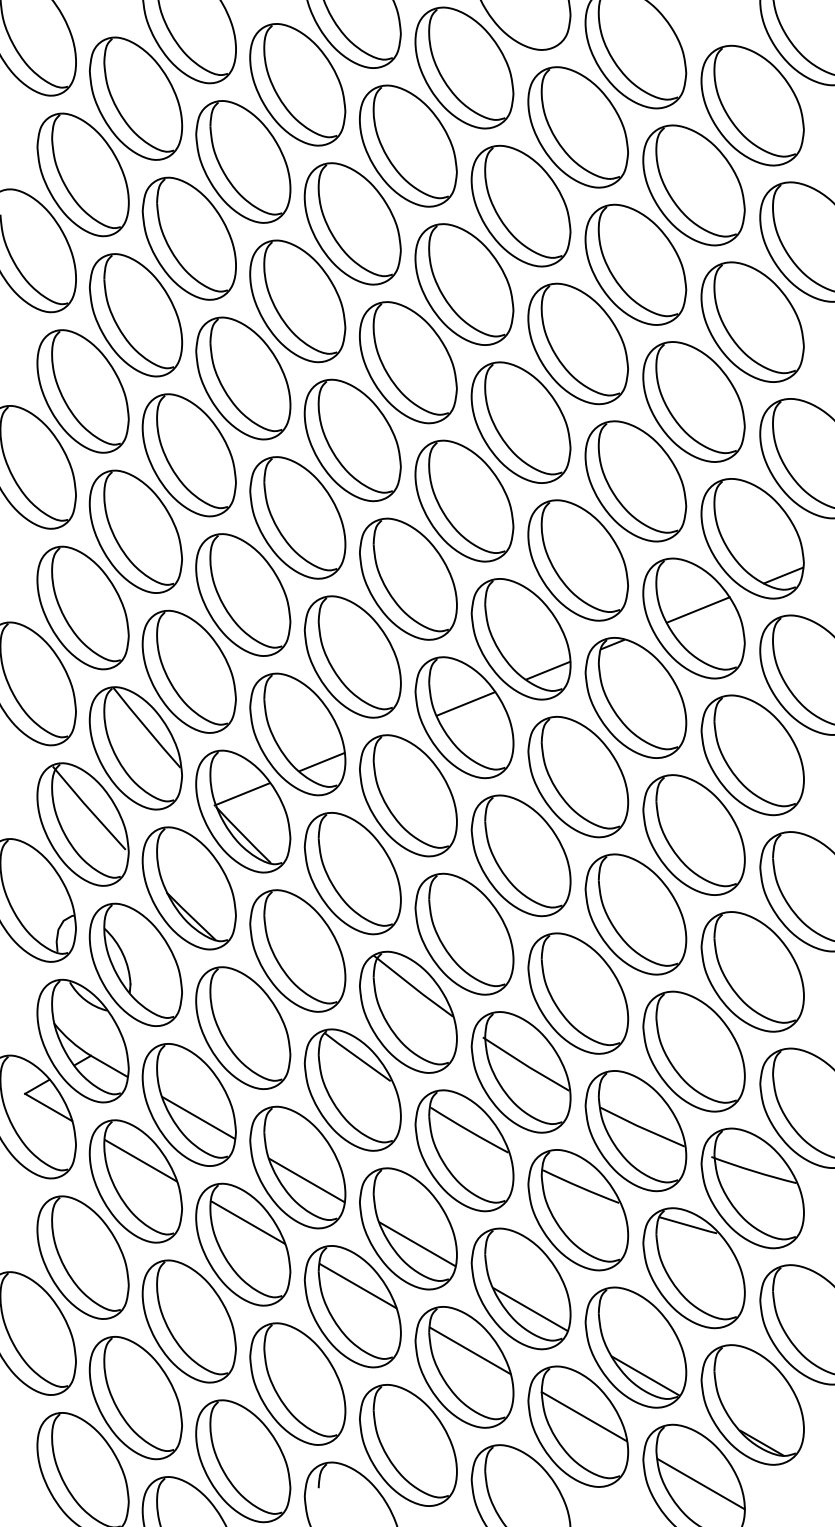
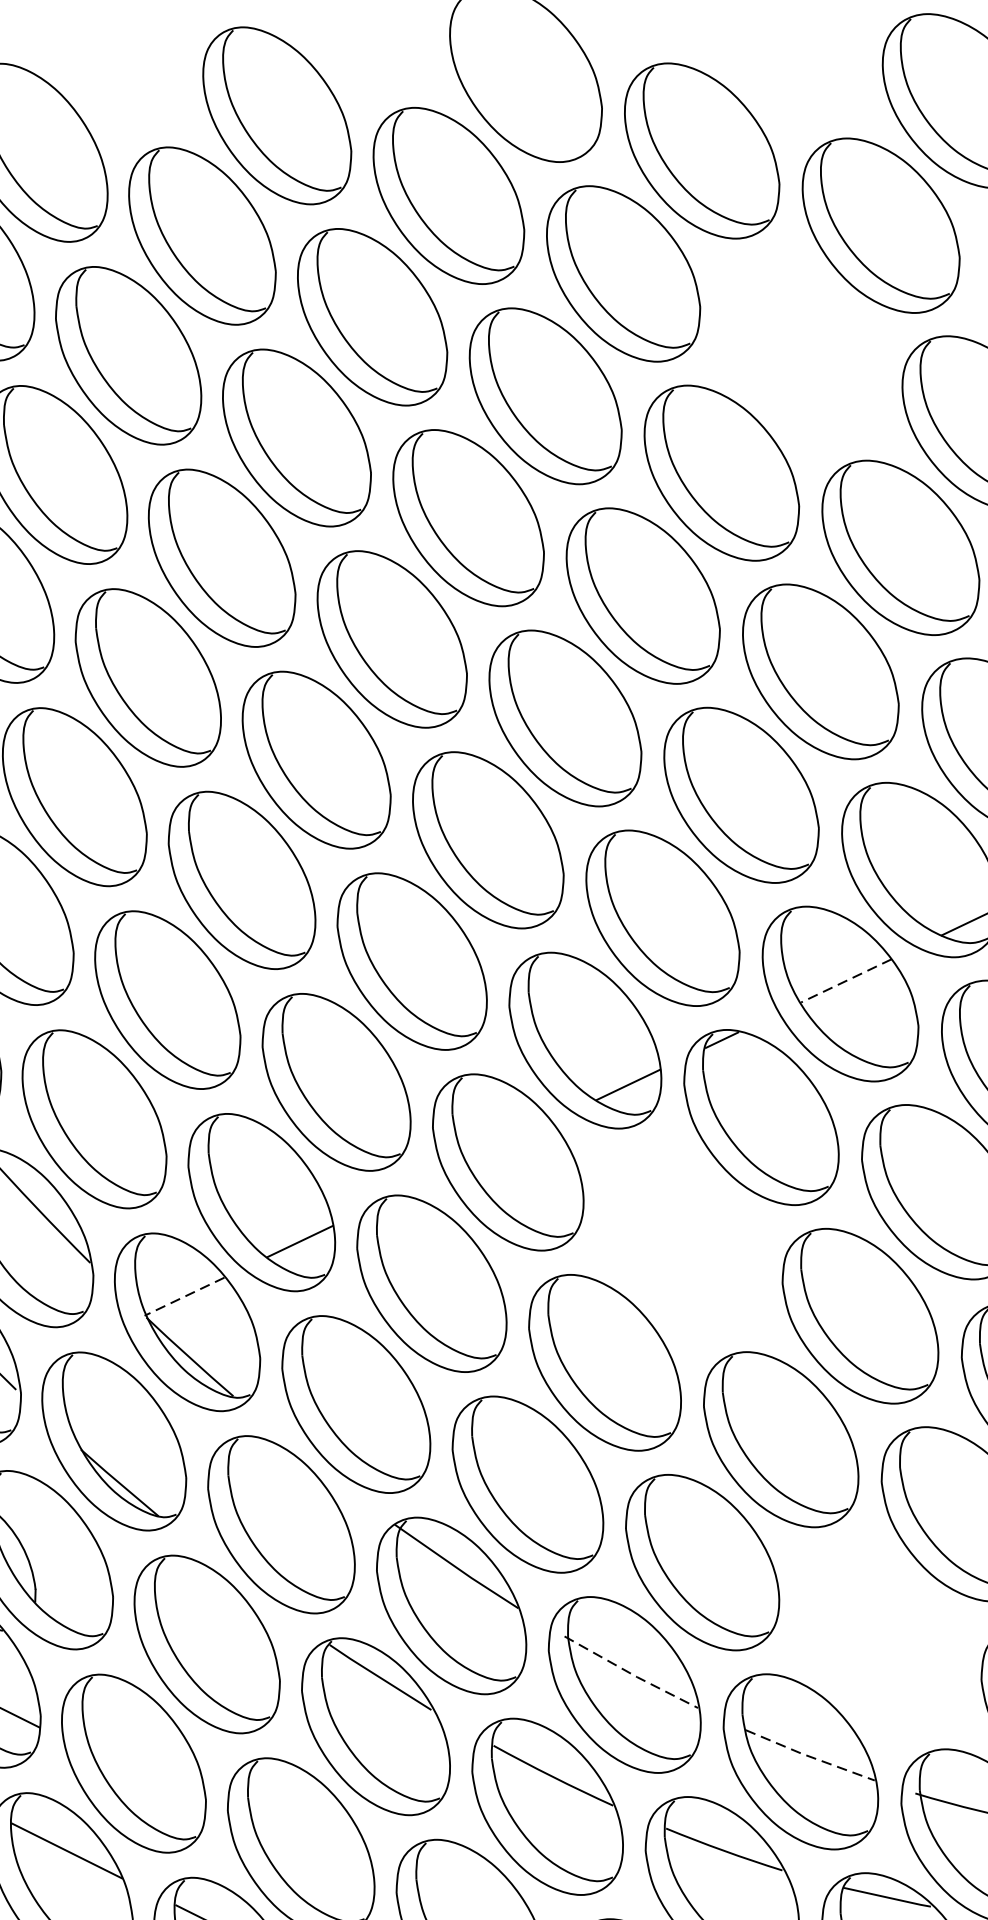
part: (693, 185) -> (800, 349), removed
line: (698, 609) -> (846, 980), solid -> dashed
line: (465, 703) -> (508, 1141), removed
part: (578, 776) -> (683, 1239), removed
line: (242, 794) -> (184, 1296), solid -> dashed
part: (693, 1051) -> (879, 1638), removed
line: (526, 1065) -> (632, 1674), solid -> dashed
line: (198, 1117) -> (148, 1781), removed
line: (642, 1128) -> (810, 1757), solid -> dashed
line: (306, 1179) -> (315, 1863), removed

